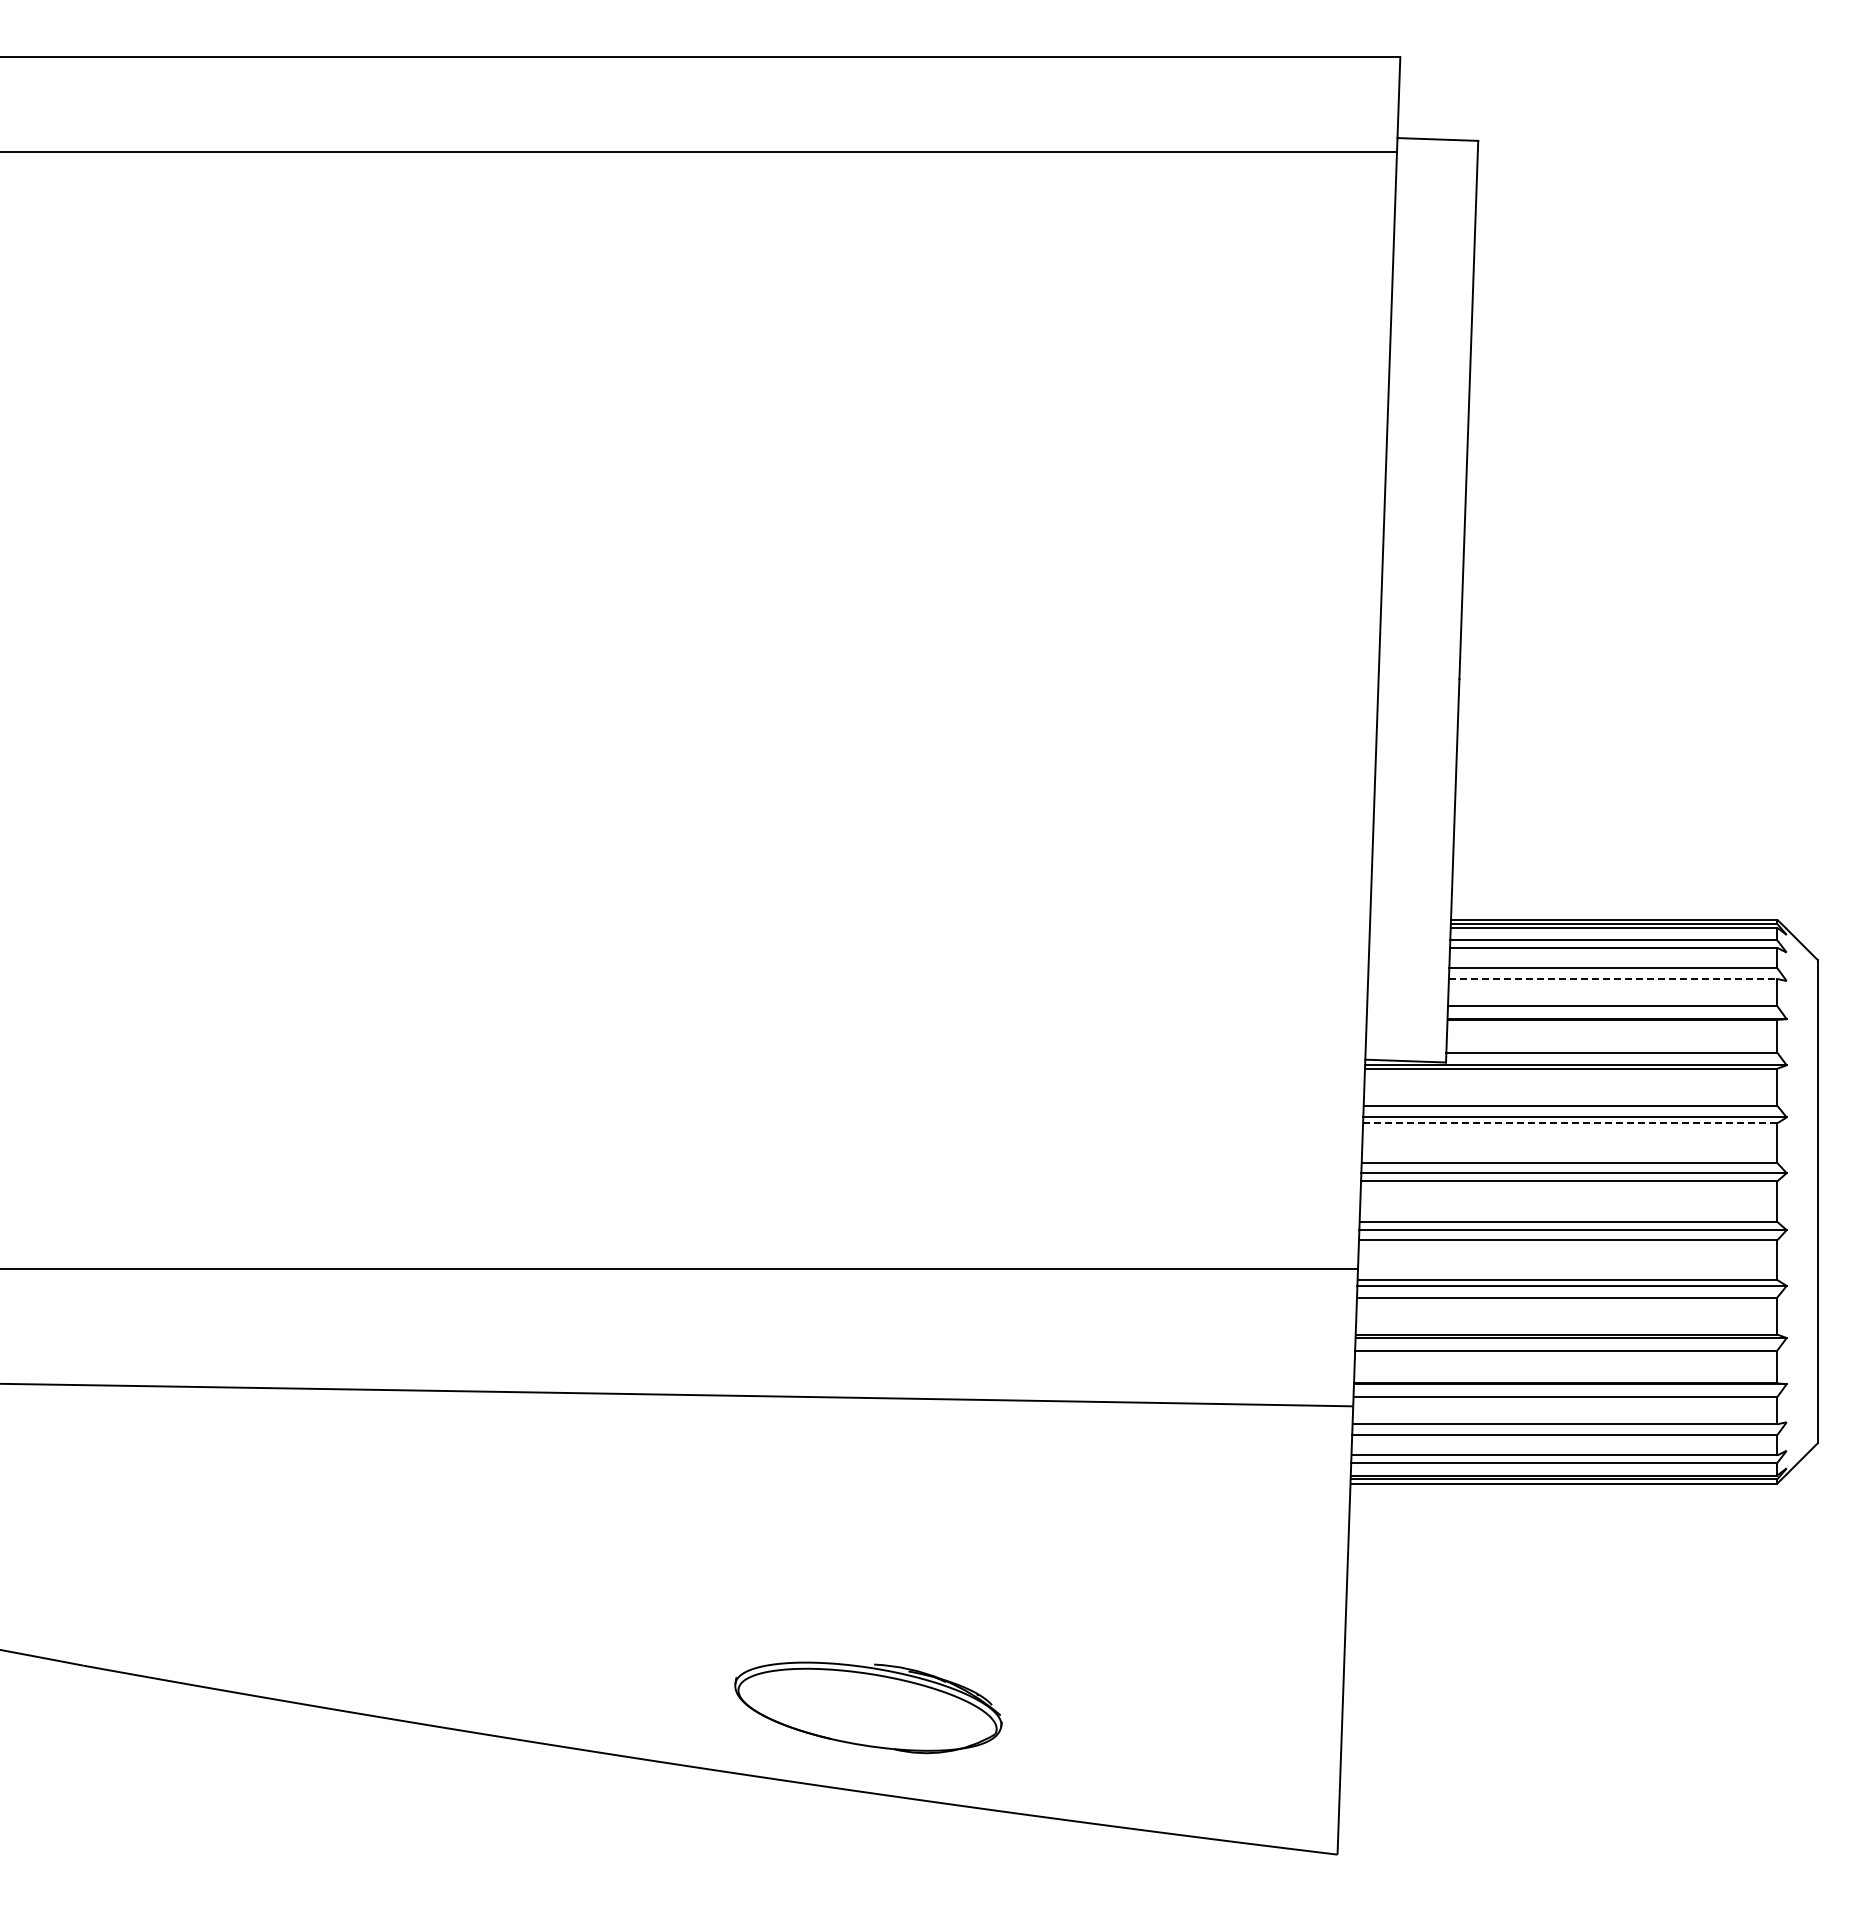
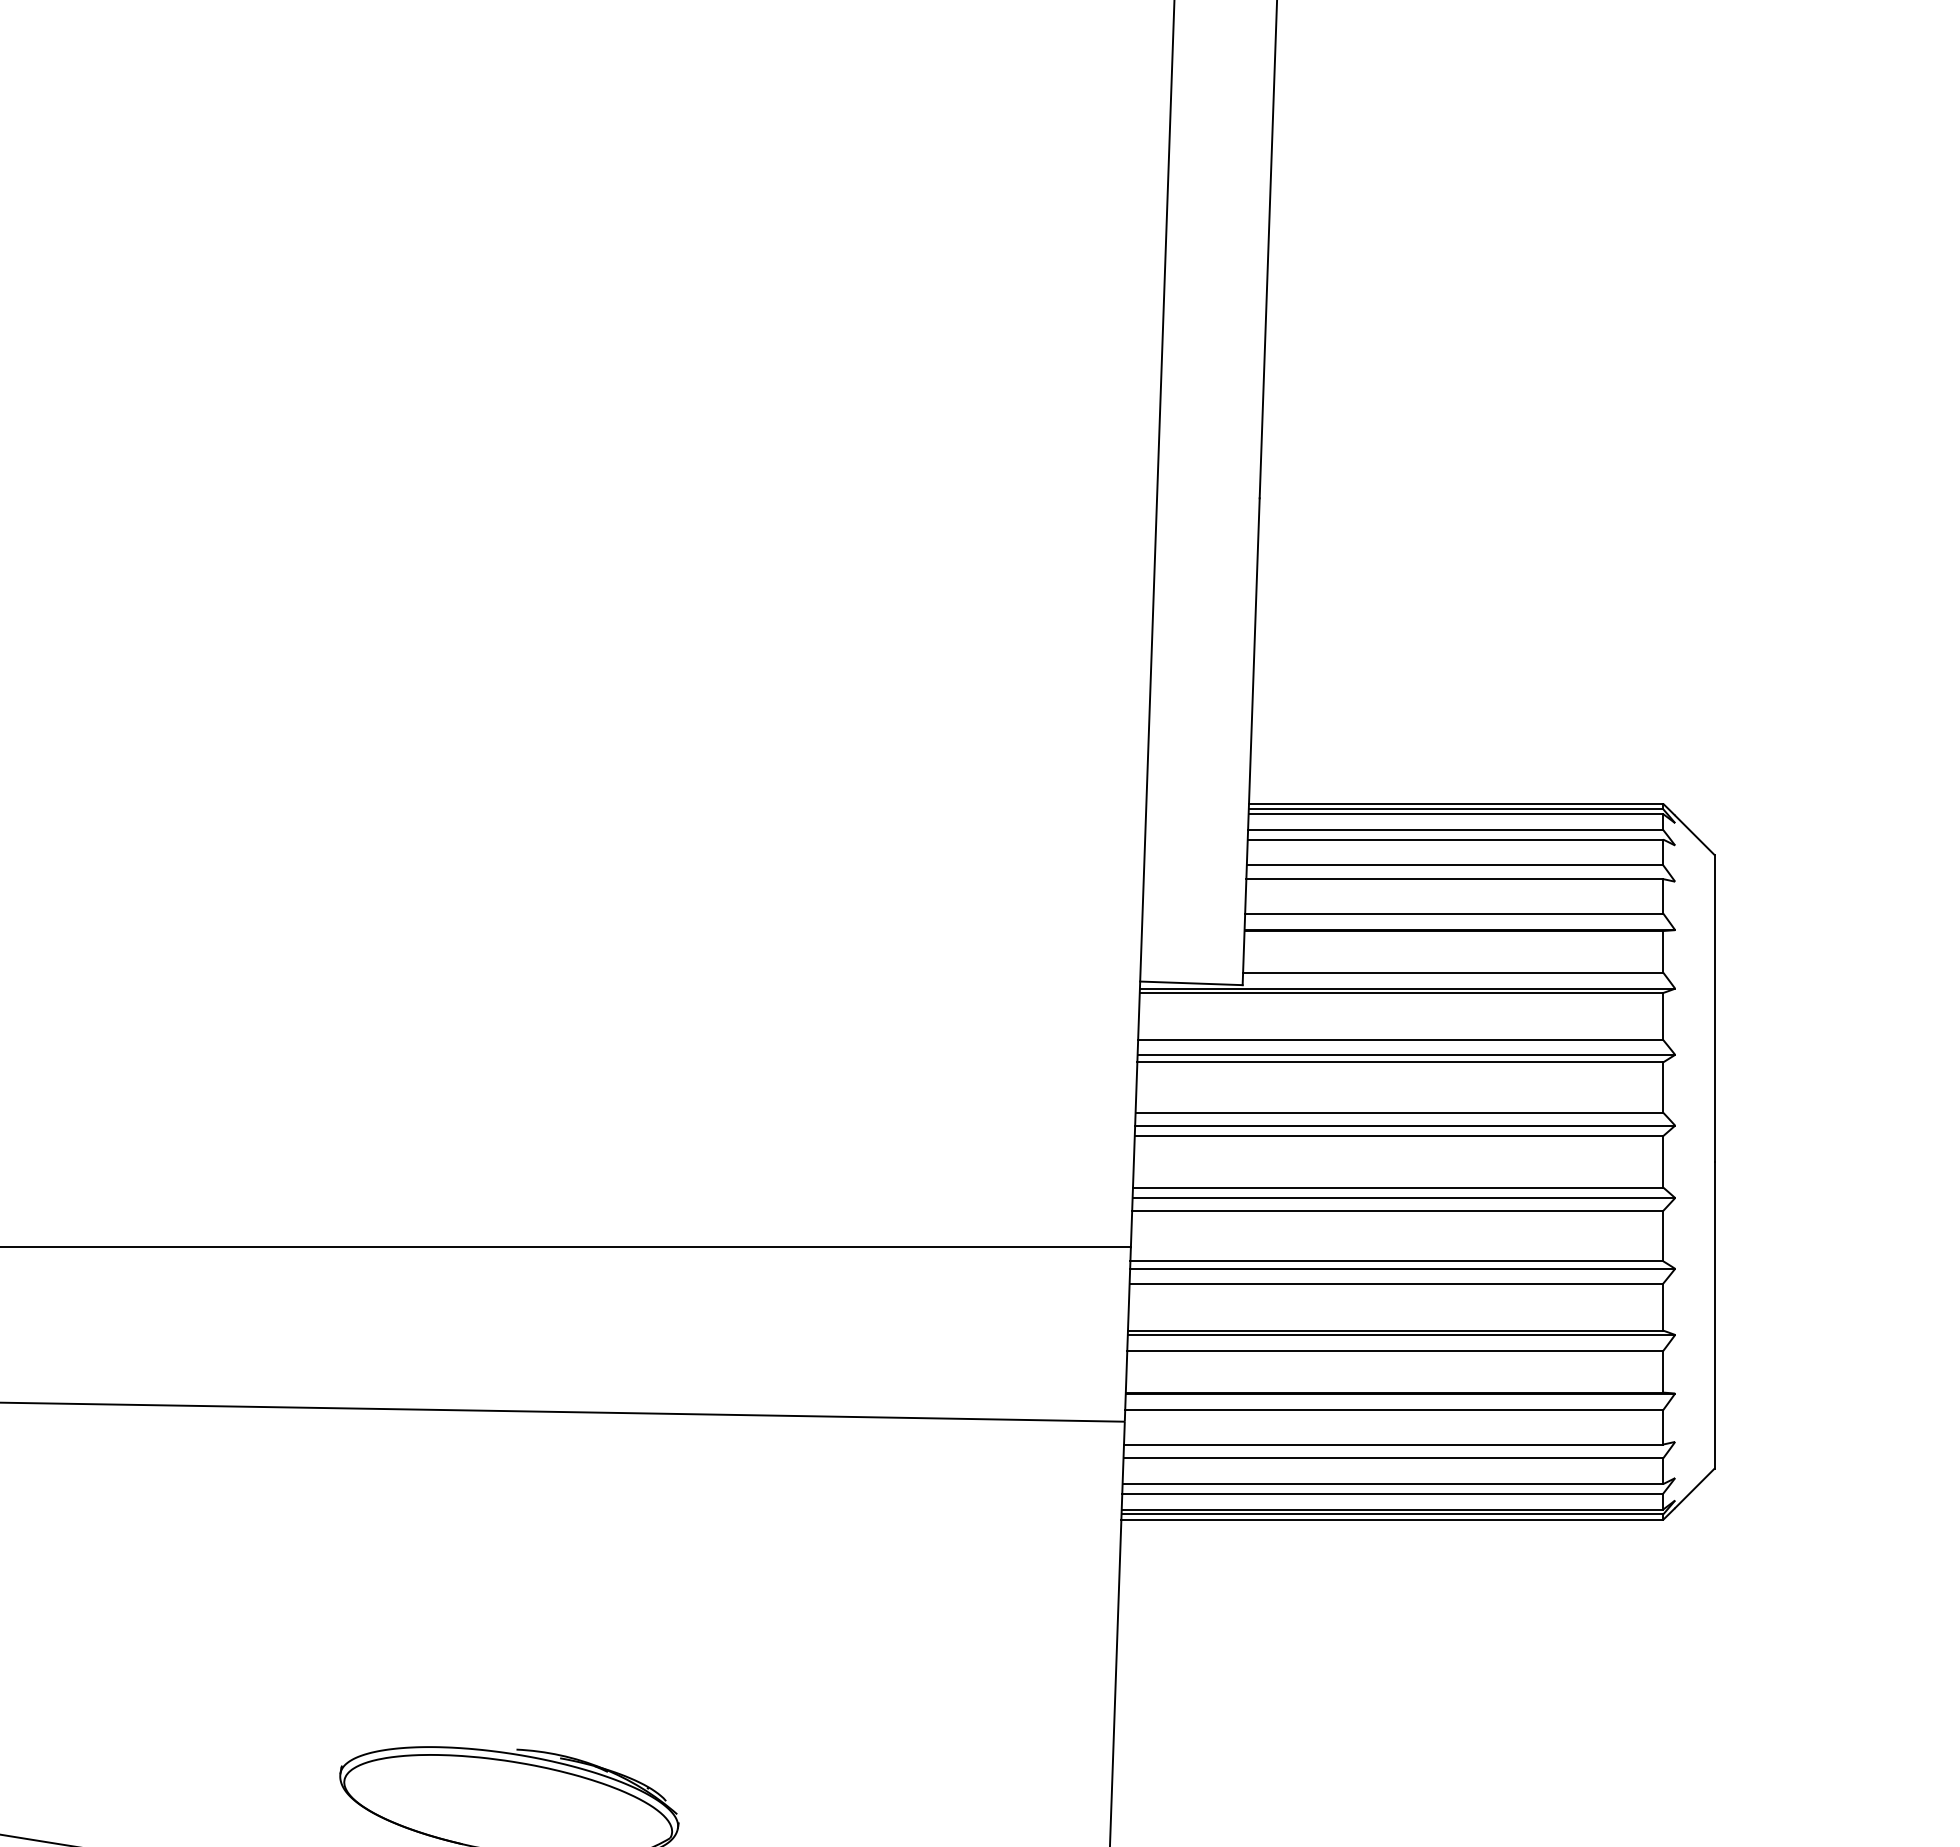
line: (1613, 979) -> (1455, 879), dashed -> solid
line: (1570, 1123) -> (1400, 1062), dashed -> solid

